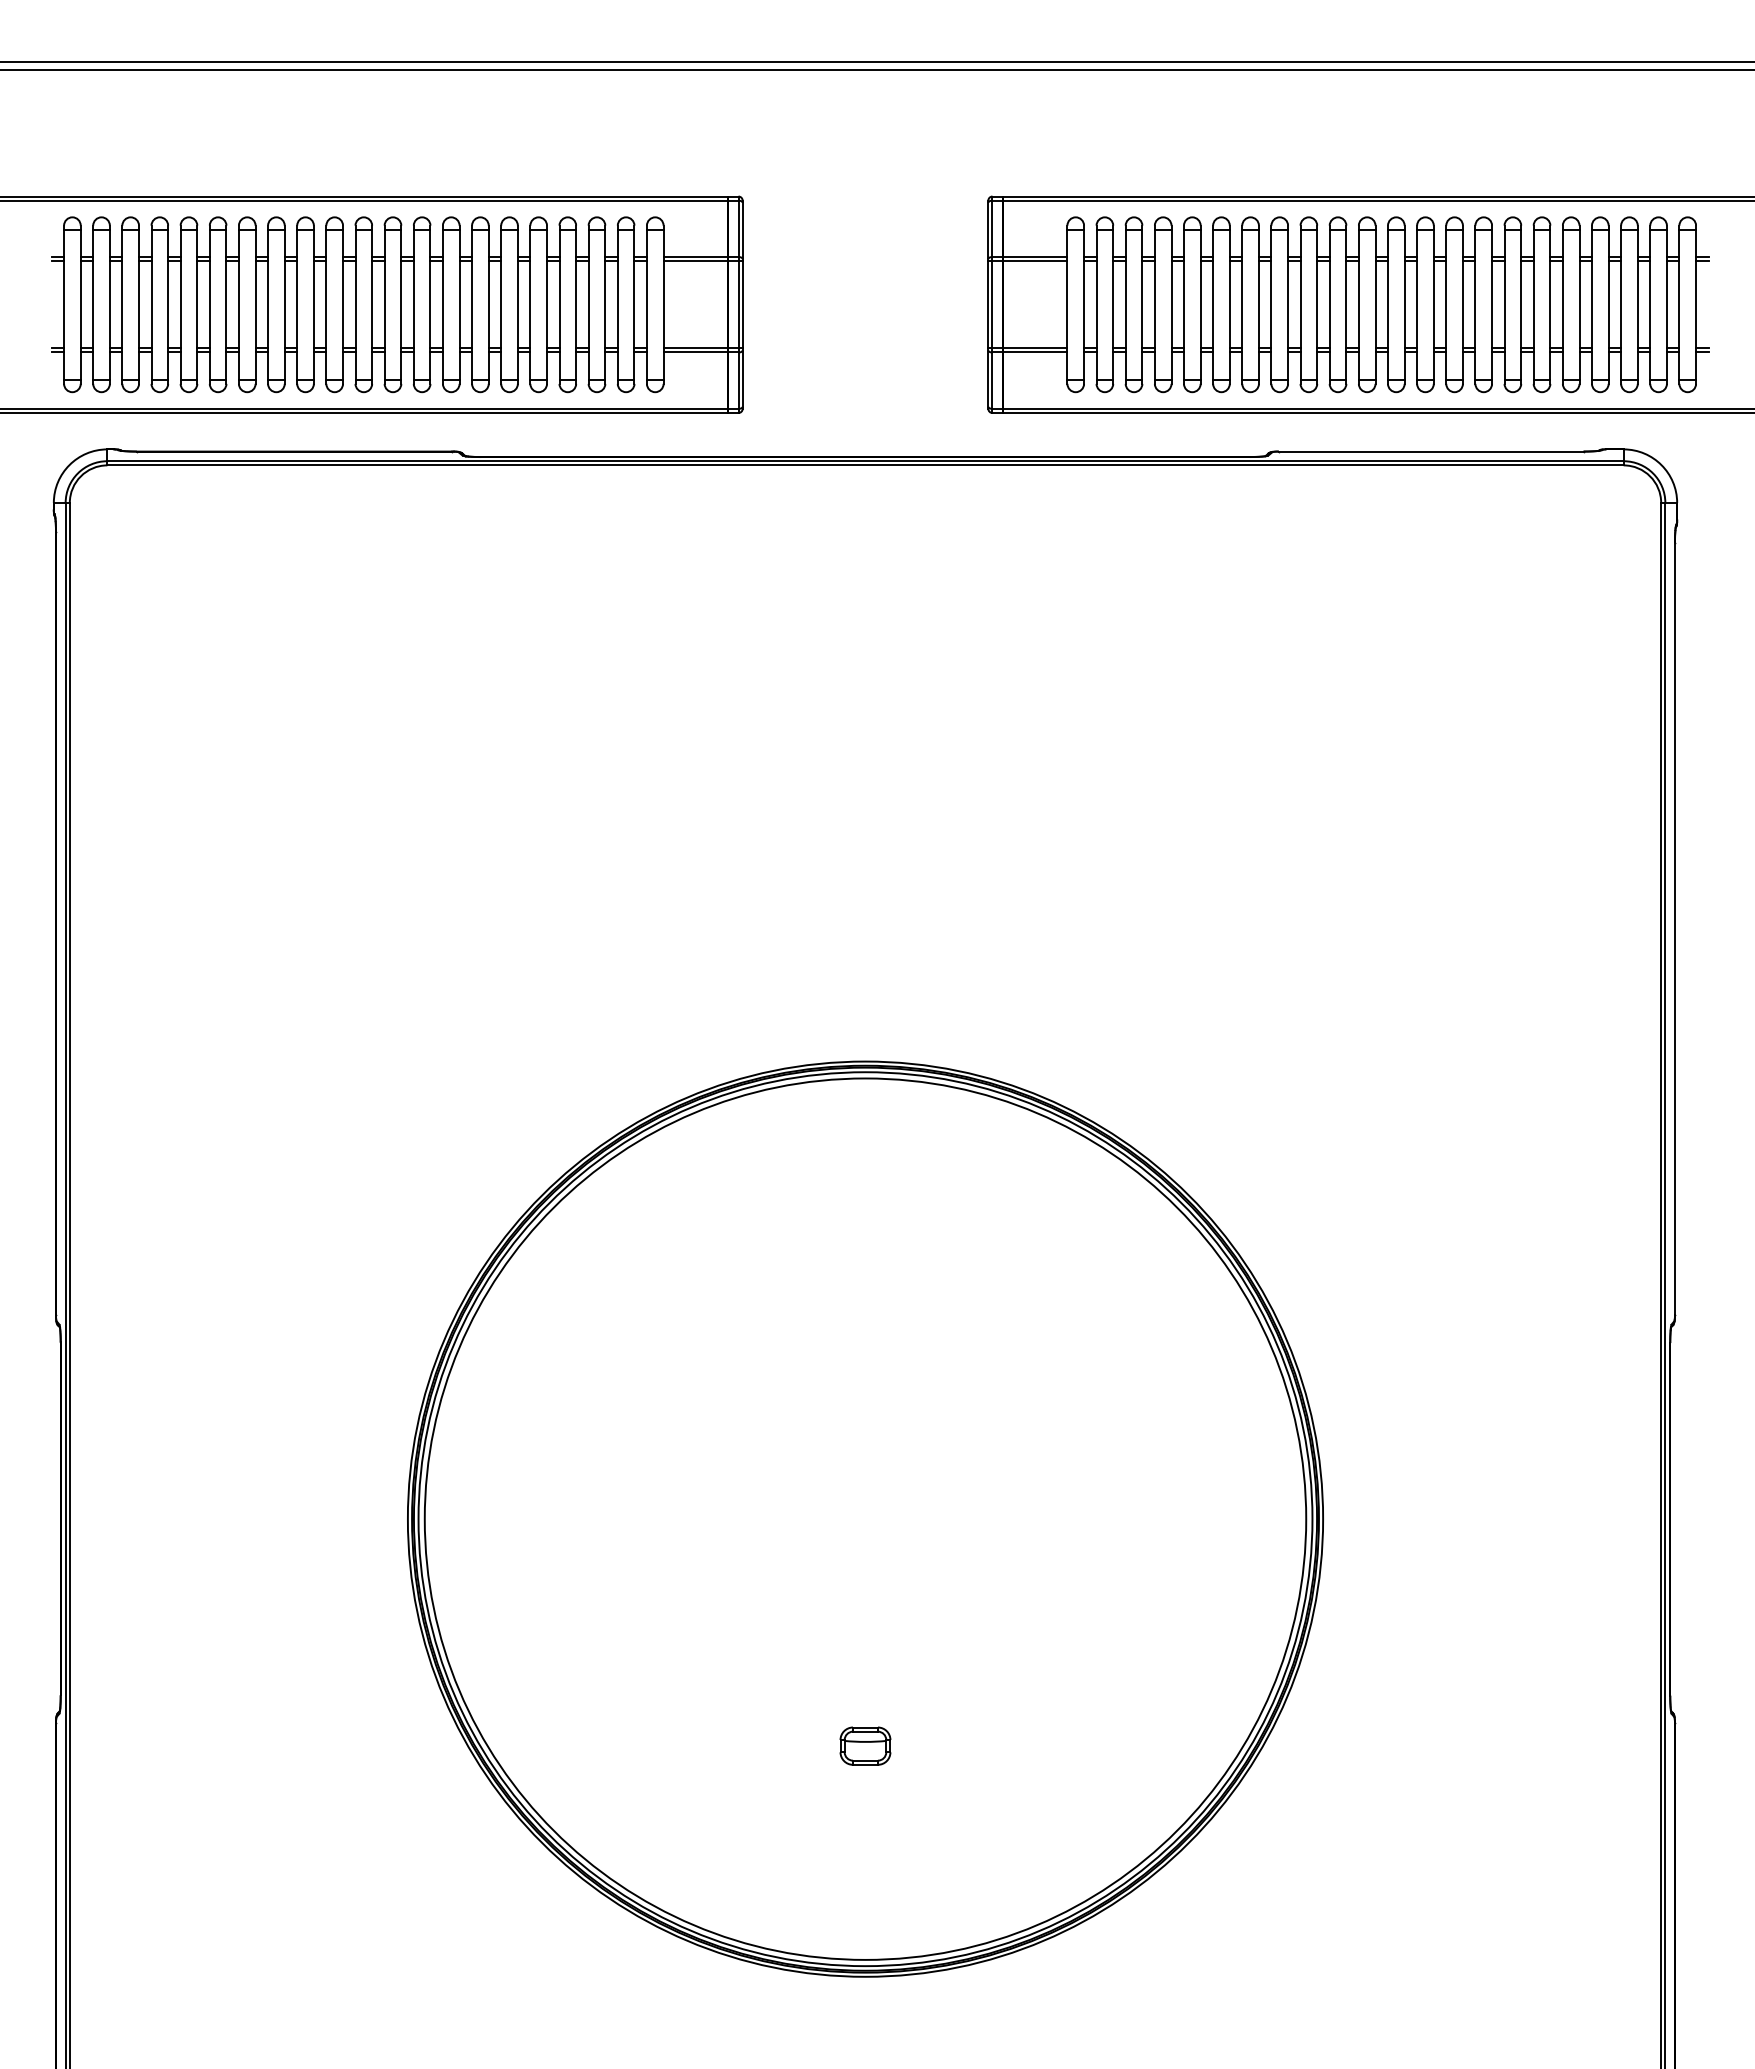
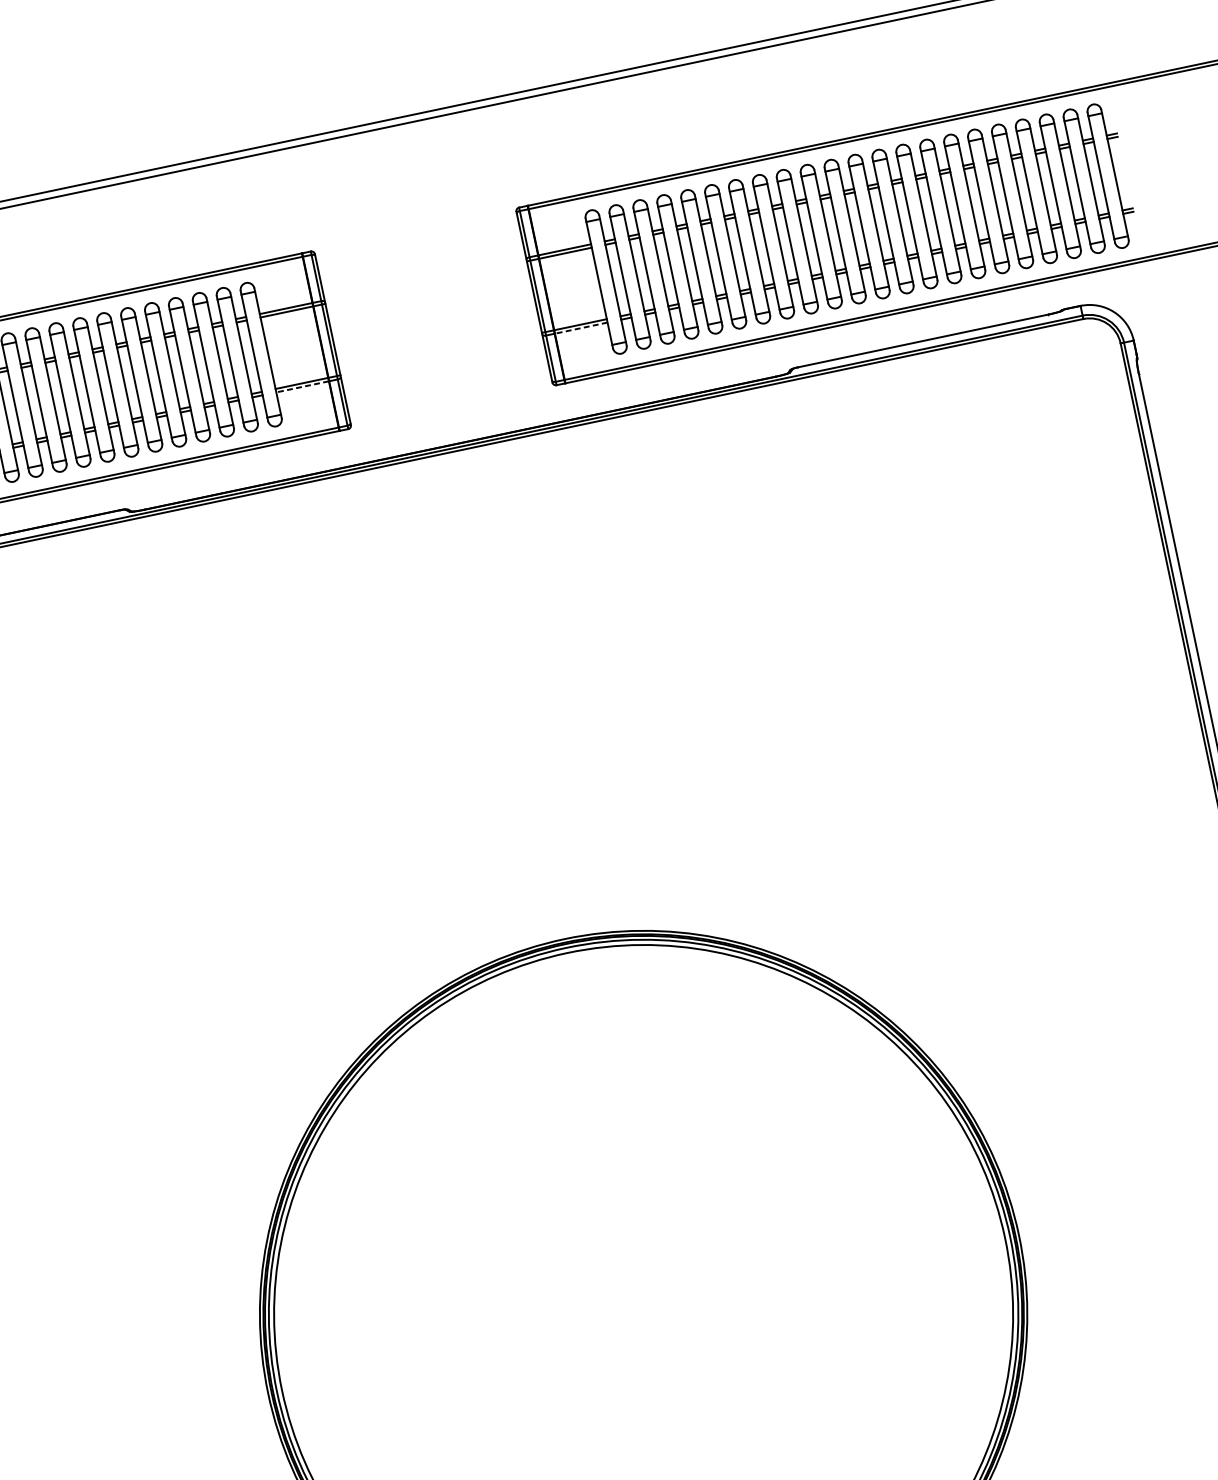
line: (695, 352) -> (302, 386), solid -> dashed
line: (1034, 352) -> (580, 328), solid -> dashed

